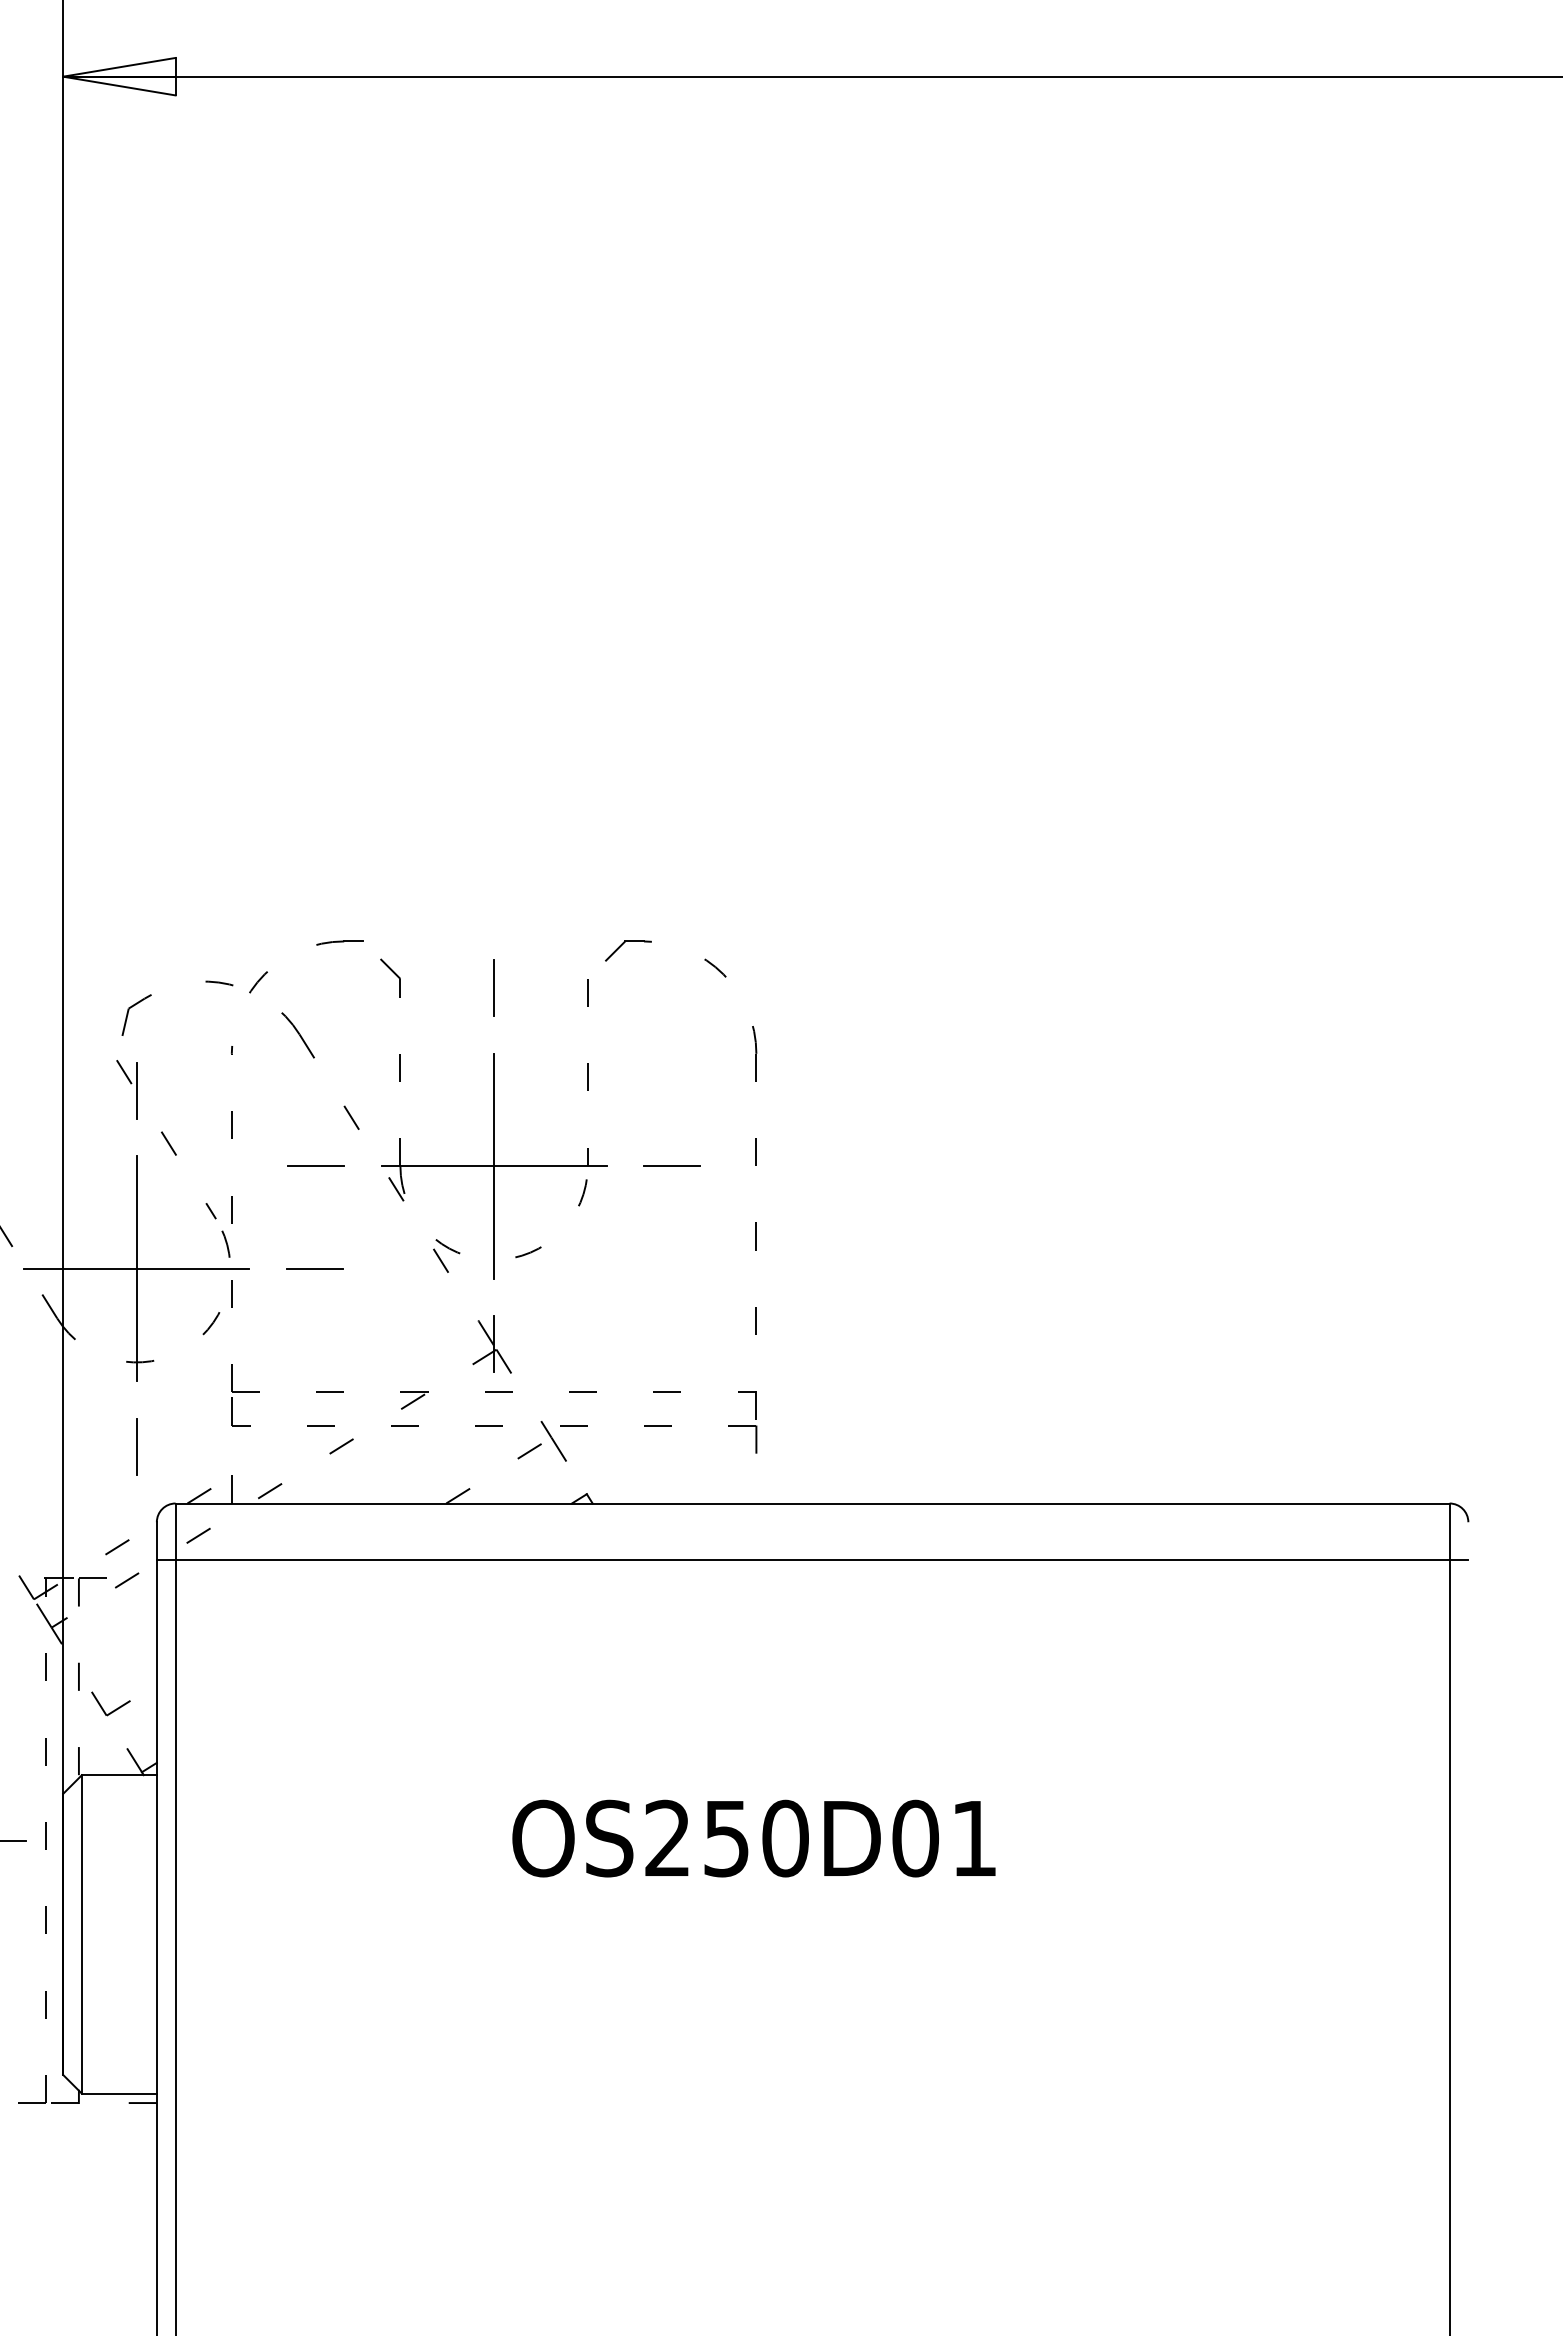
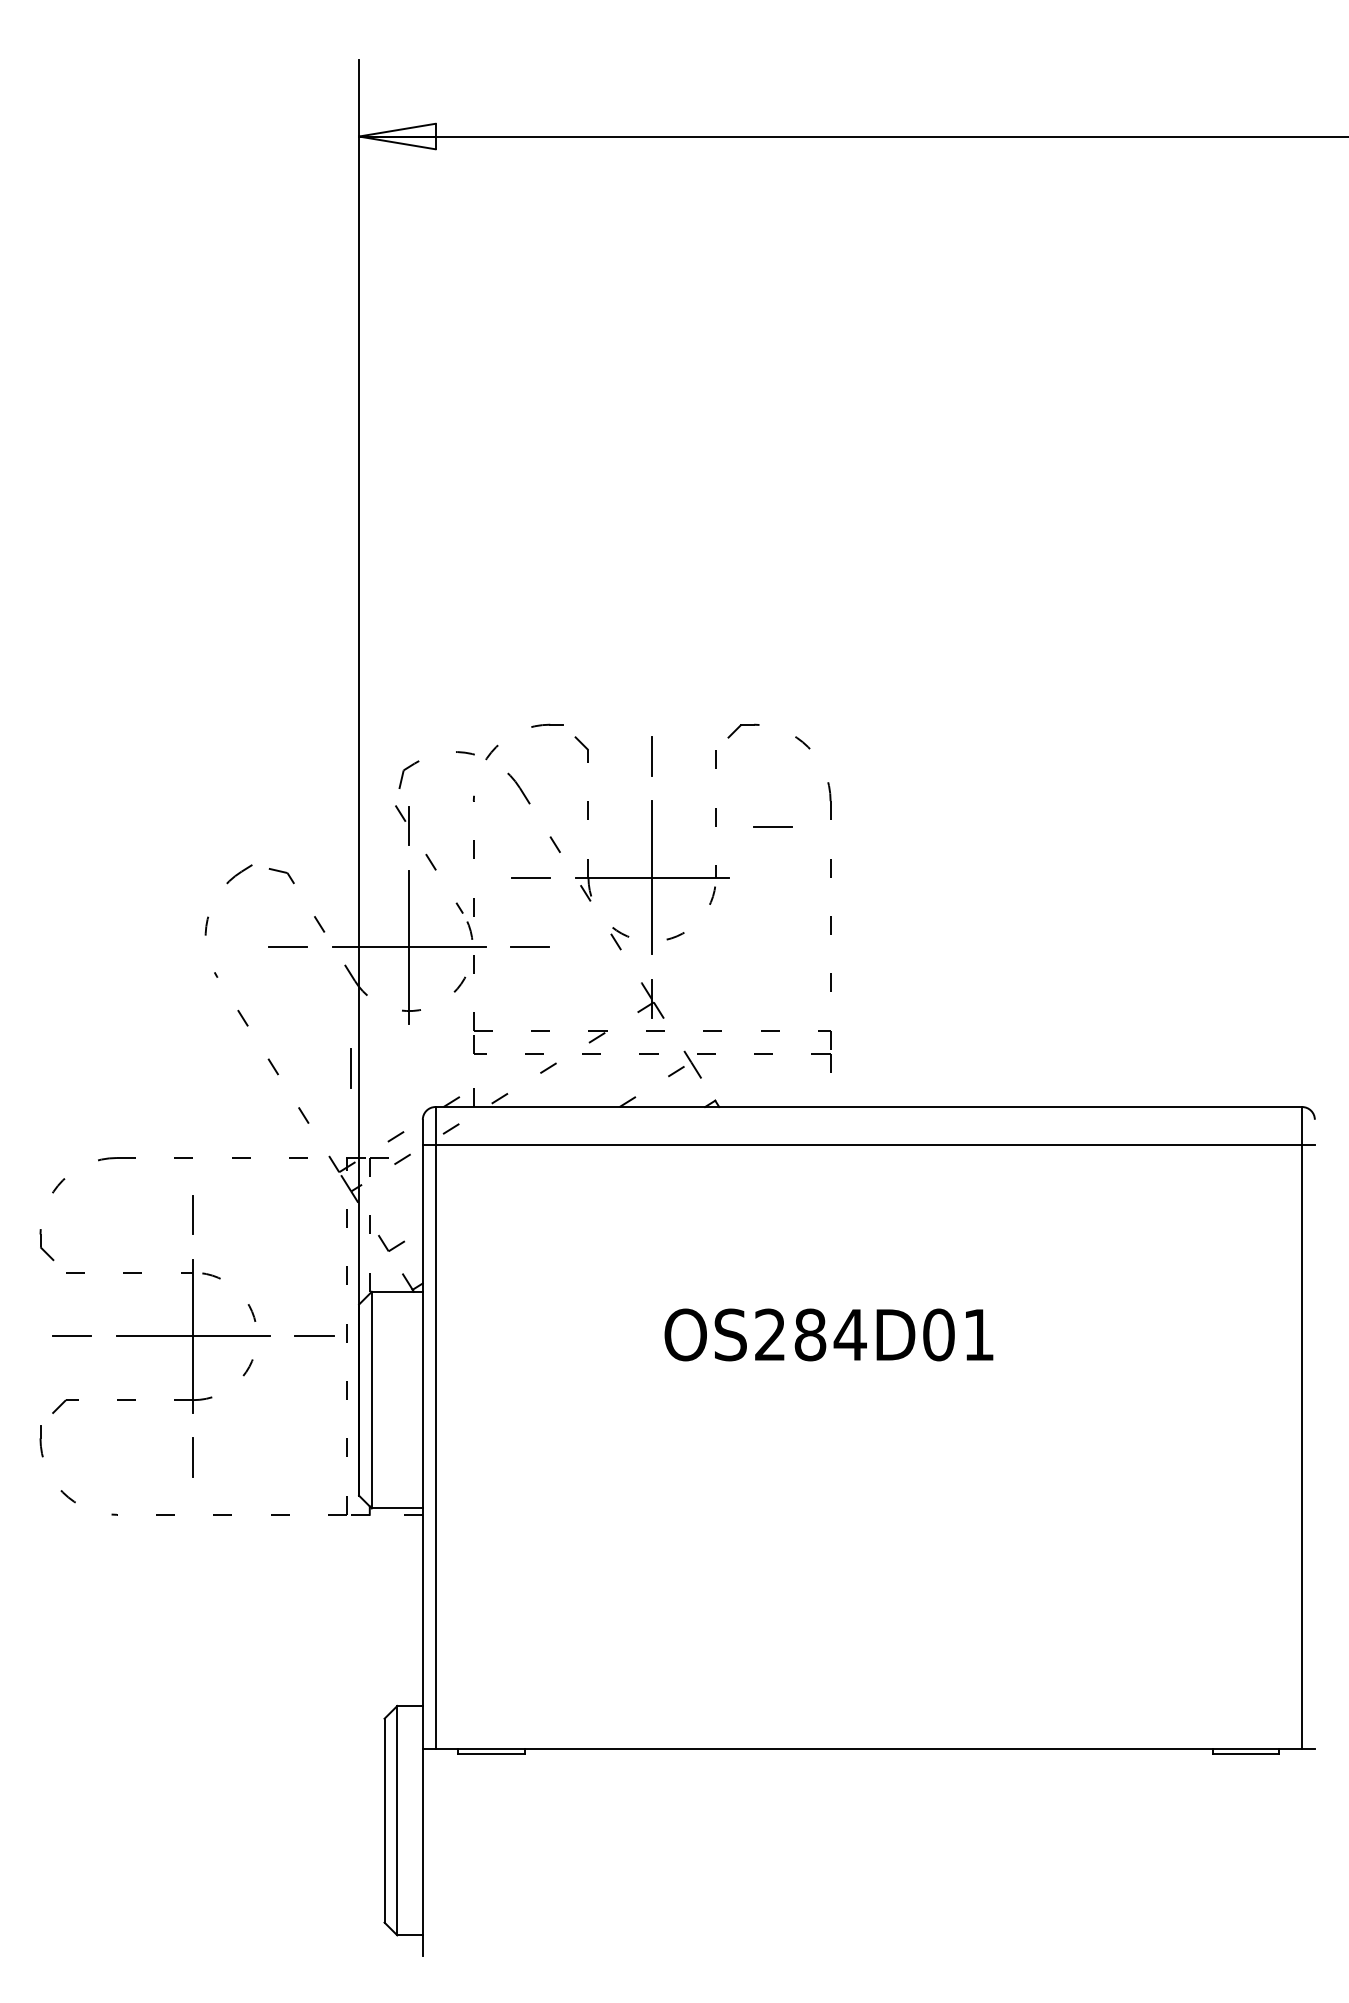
line: (670, 1166) -> (772, 826), moved
line: (135, 1446) -> (350, 1068), moved
text: (756, 1837) -> (830, 1334), OS250D01 -> OS284D01

